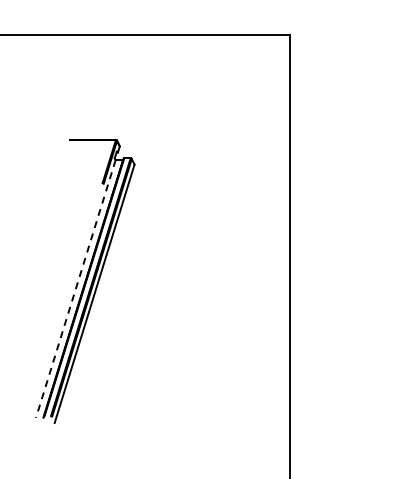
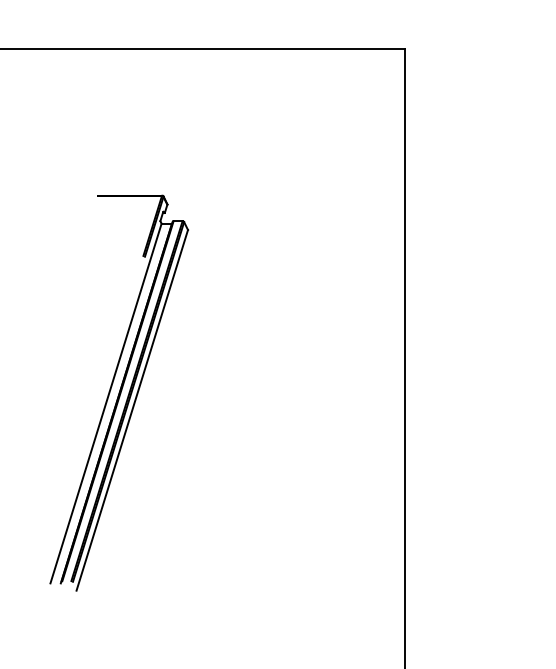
line: (75, 288) -> (105, 402), dashed -> solid

